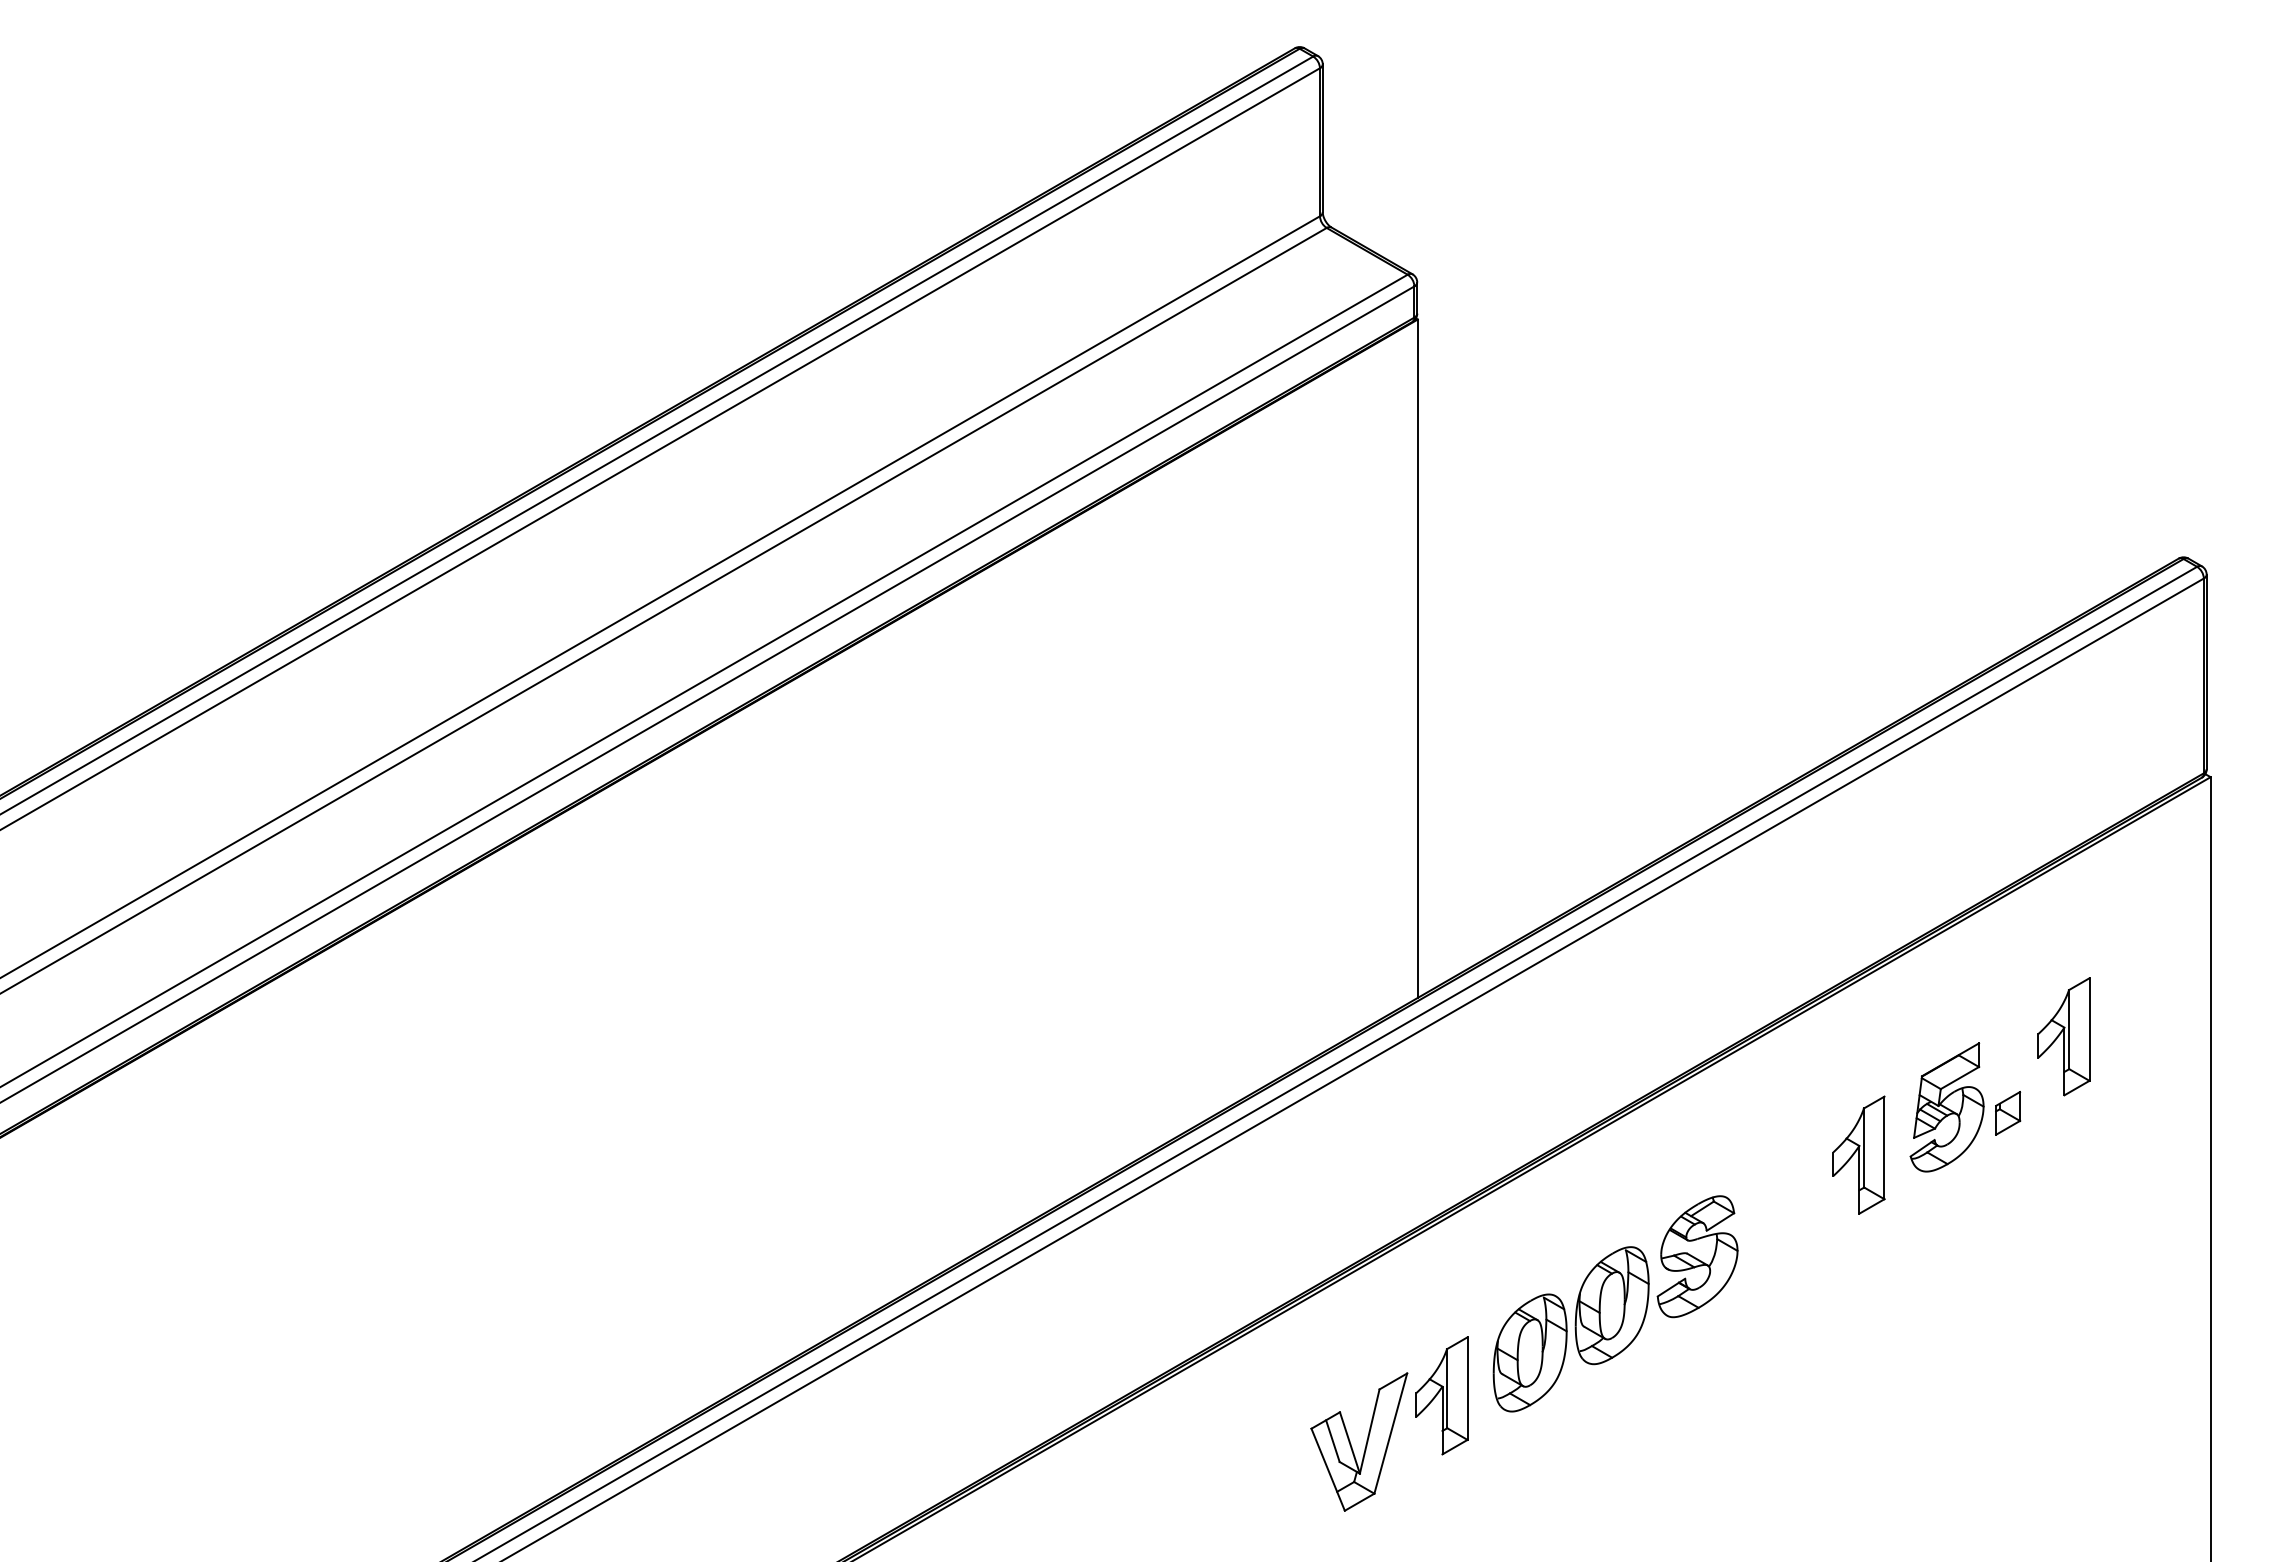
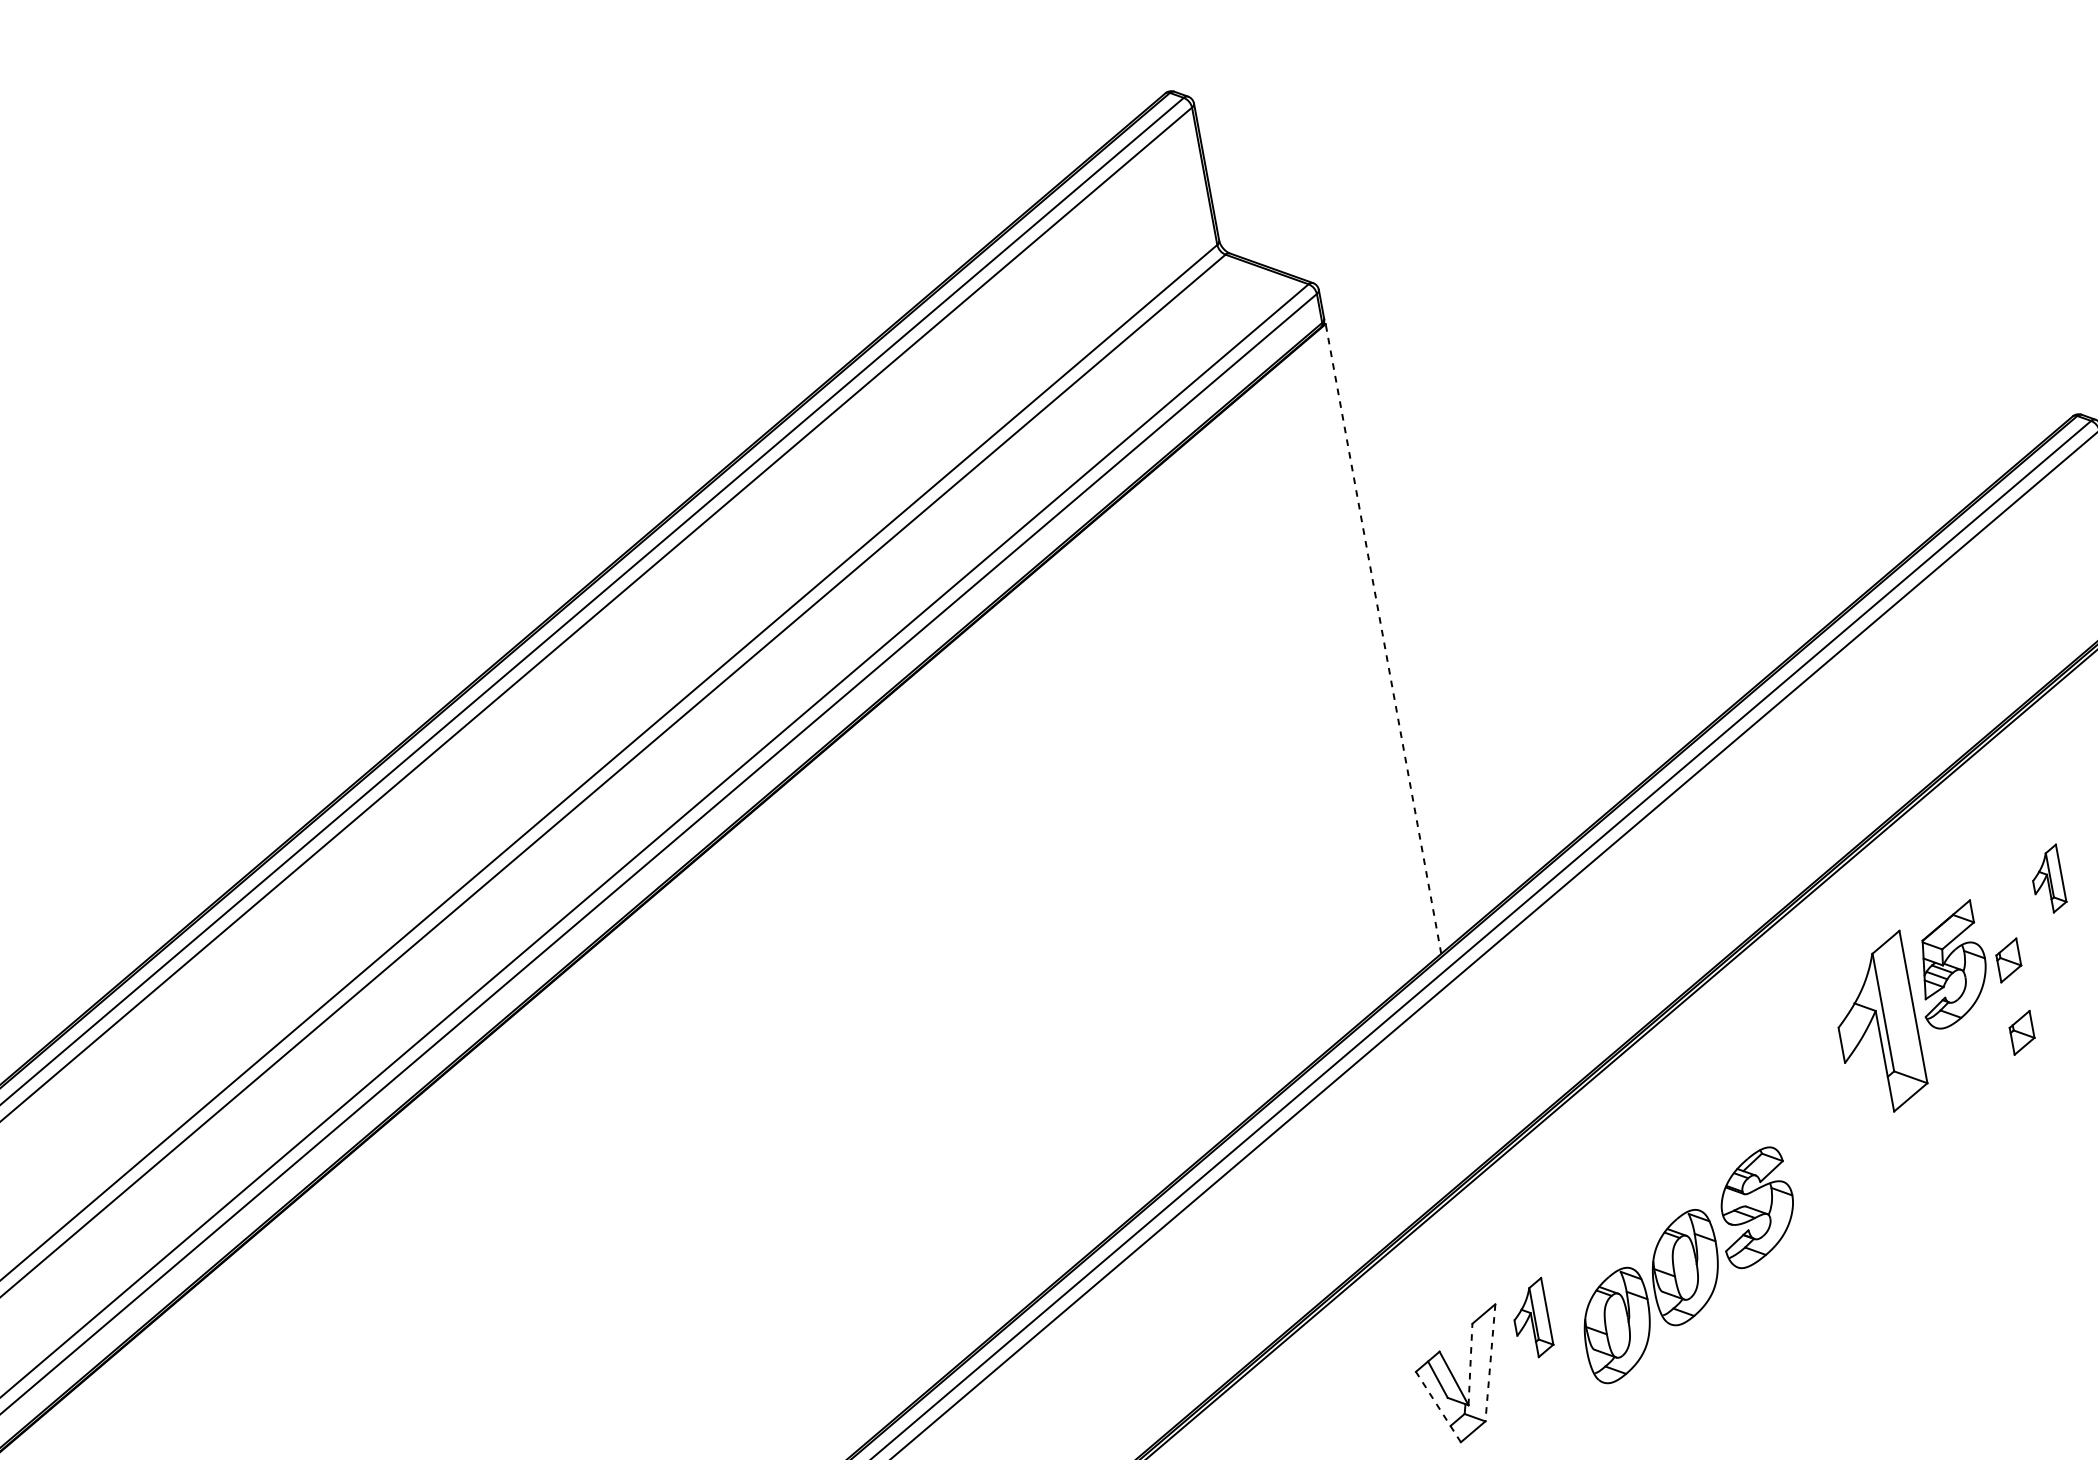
line: (1417, 658) -> (1383, 638), solid -> dashed
part: (2063, 1036) -> (2047, 879), size x0.6
part: (1858, 1154) -> (1876, 1024), size x1.6
part: (2008, 1191) -> (2022, 1032), added
part: (1615, 1303) -> (1688, 1265), moved
part: (1441, 1395) -> (1530, 1318), size x0.7
line: (1369, 1431) -> (1470, 1364), solid -> dashed
line: (1390, 1434) -> (1490, 1363), solid -> dashed
line: (1327, 1469) -> (1437, 1406), solid -> dashed

